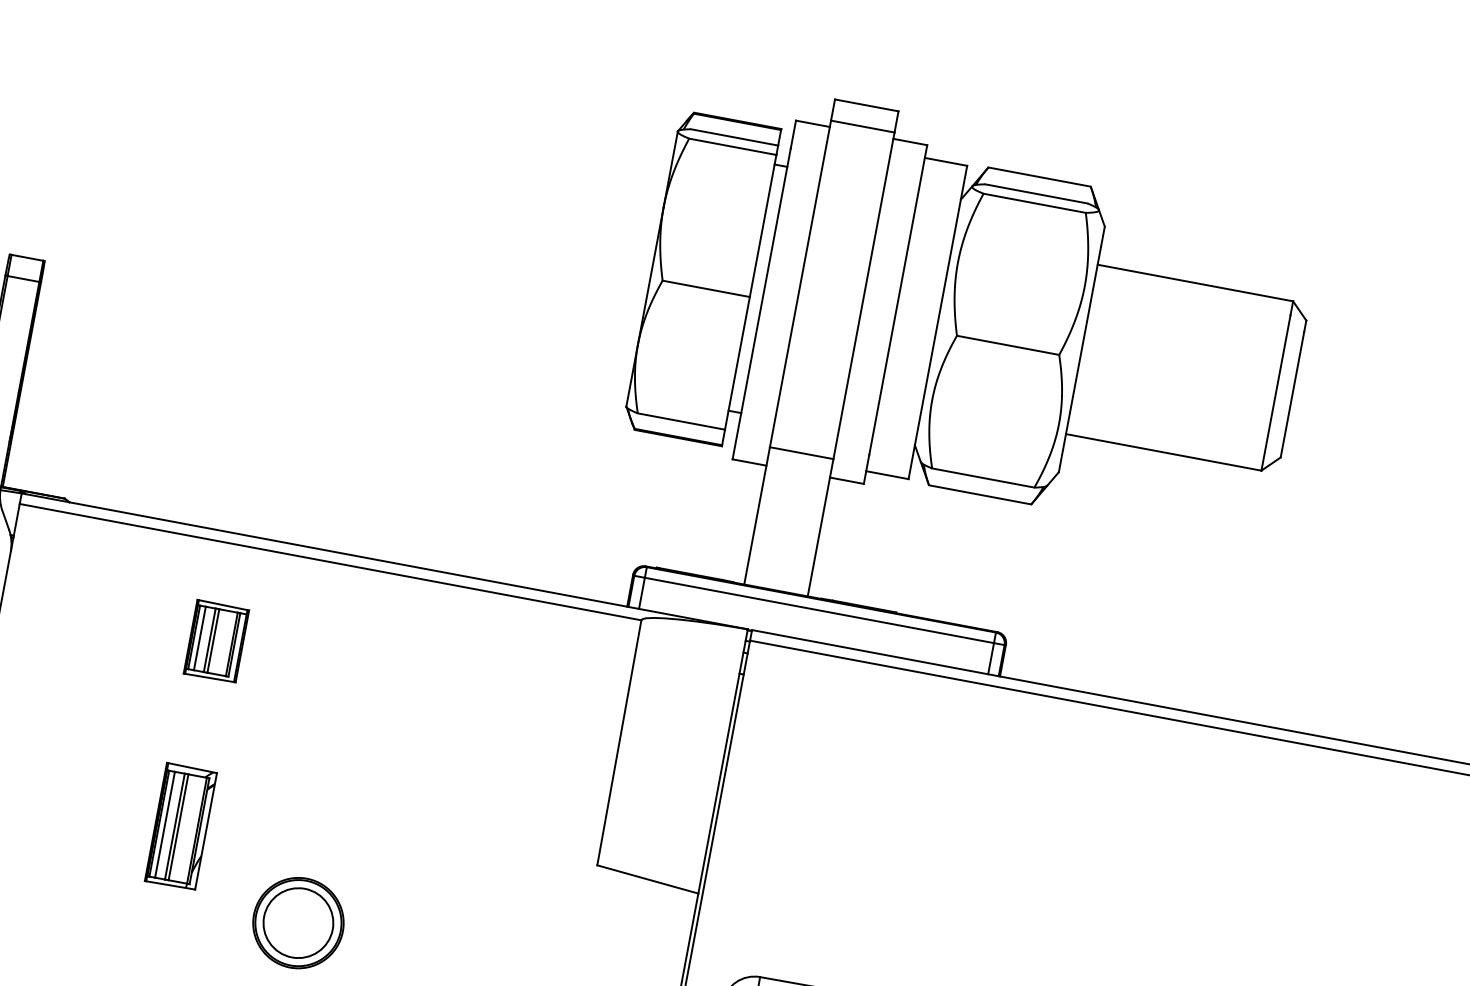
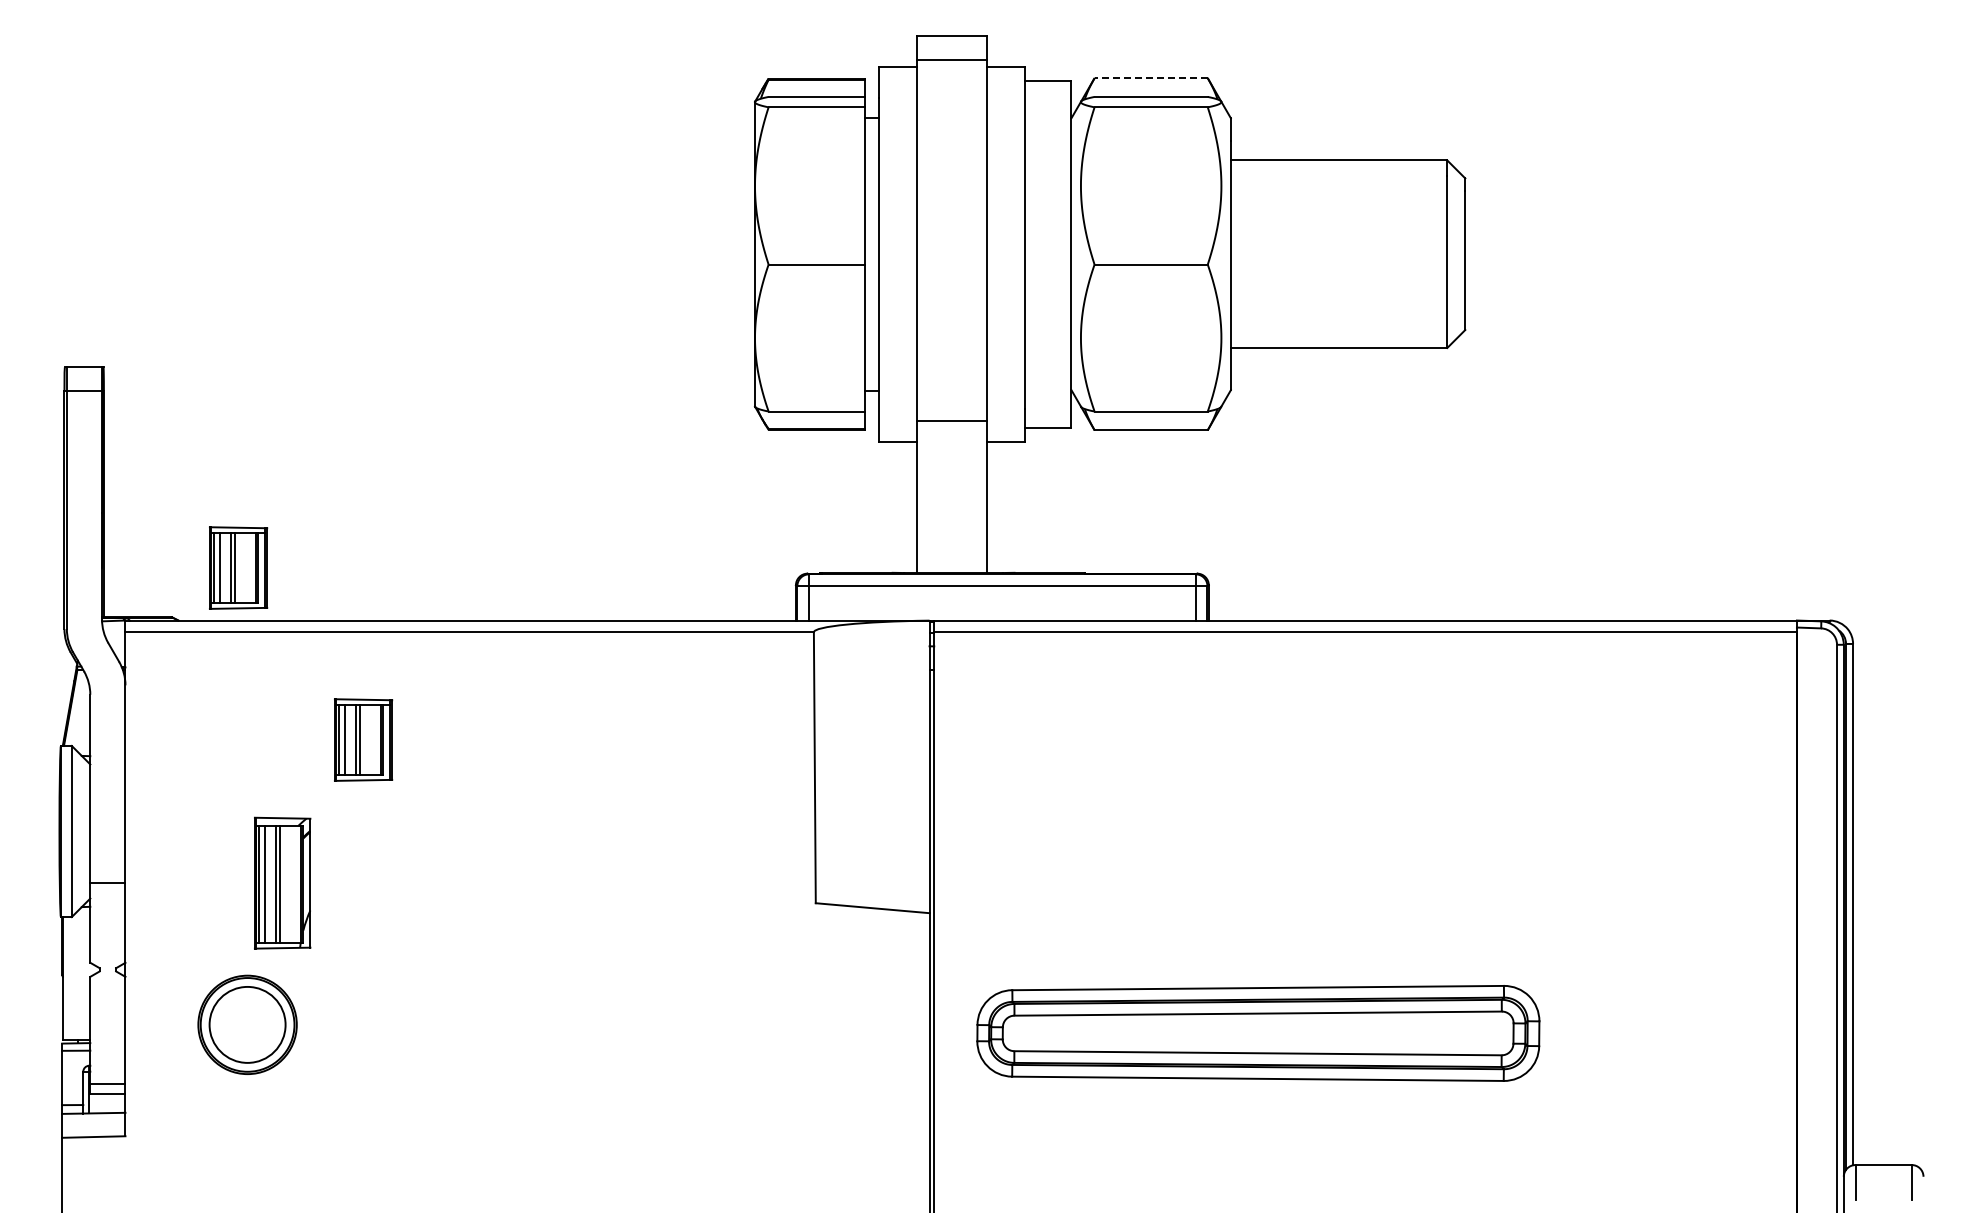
line: (1039, 177) -> (1151, 78), solid -> dashed
part: (132, 464) -> (238, 567), added
part: (181, 826) -> (282, 882), moved
part: (298, 922) -> (247, 1024), moved

